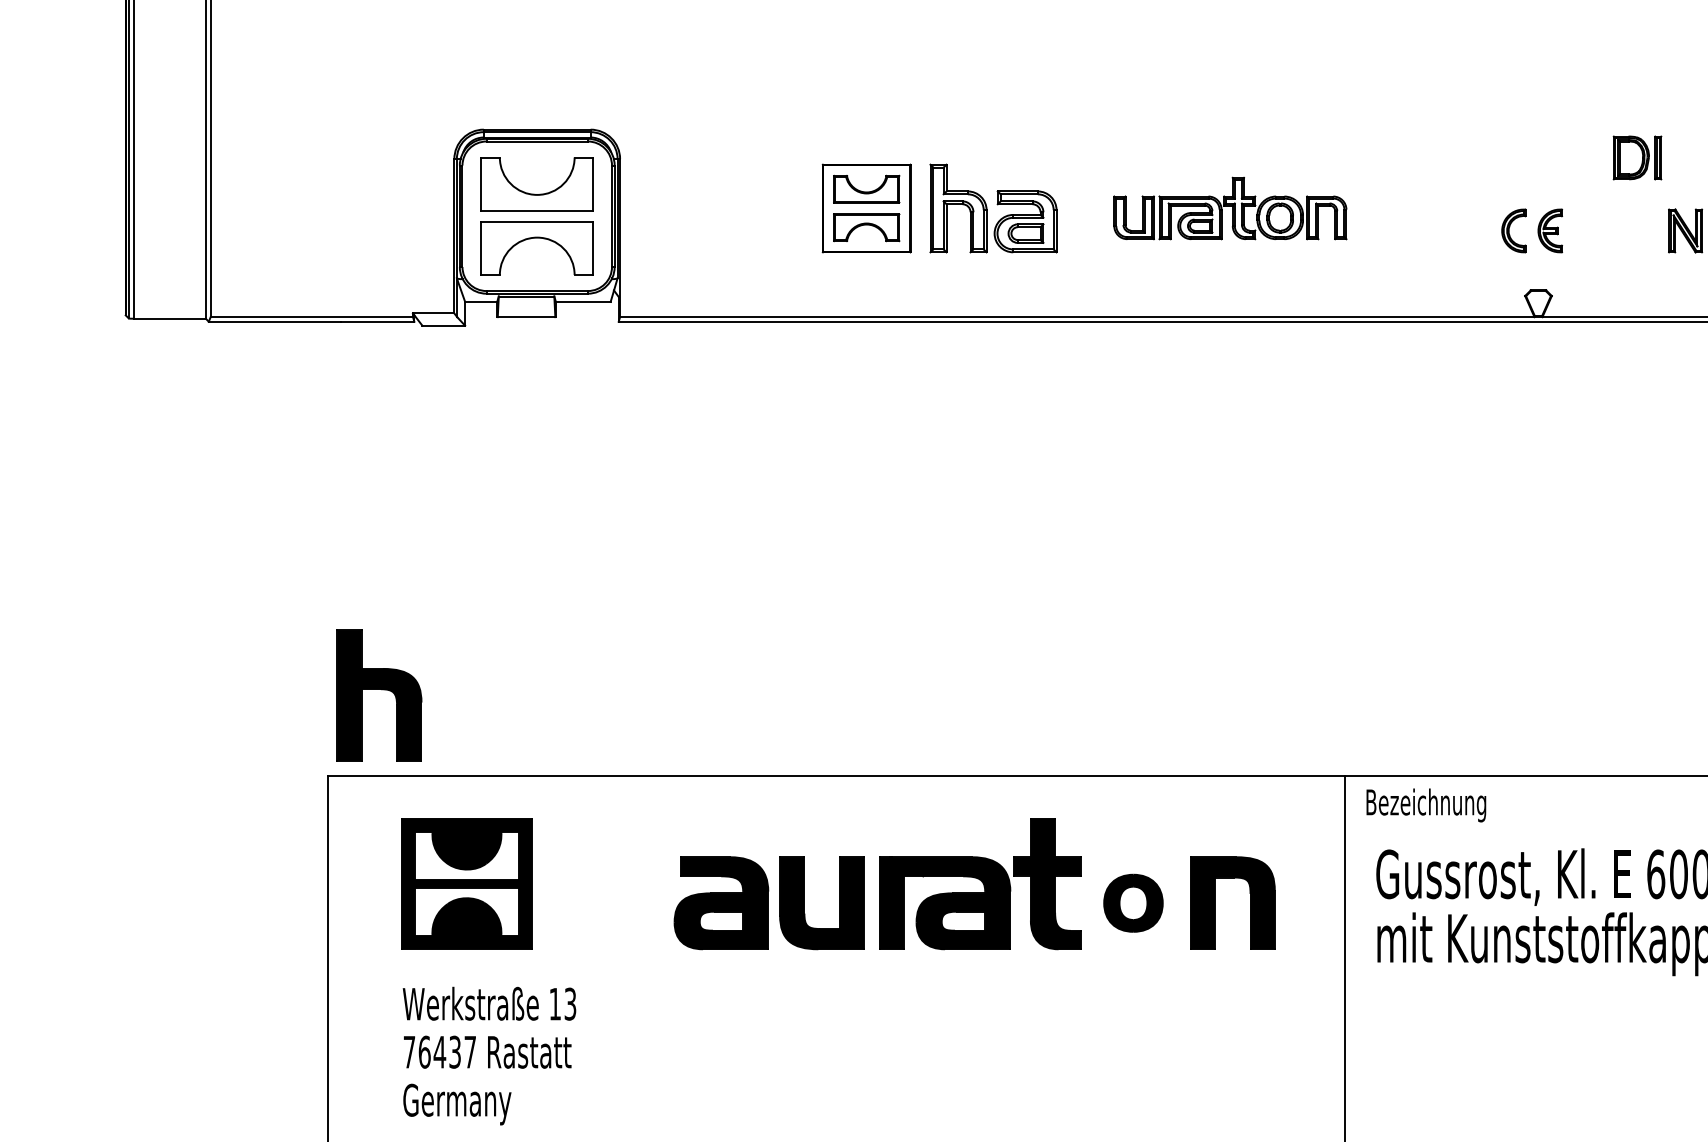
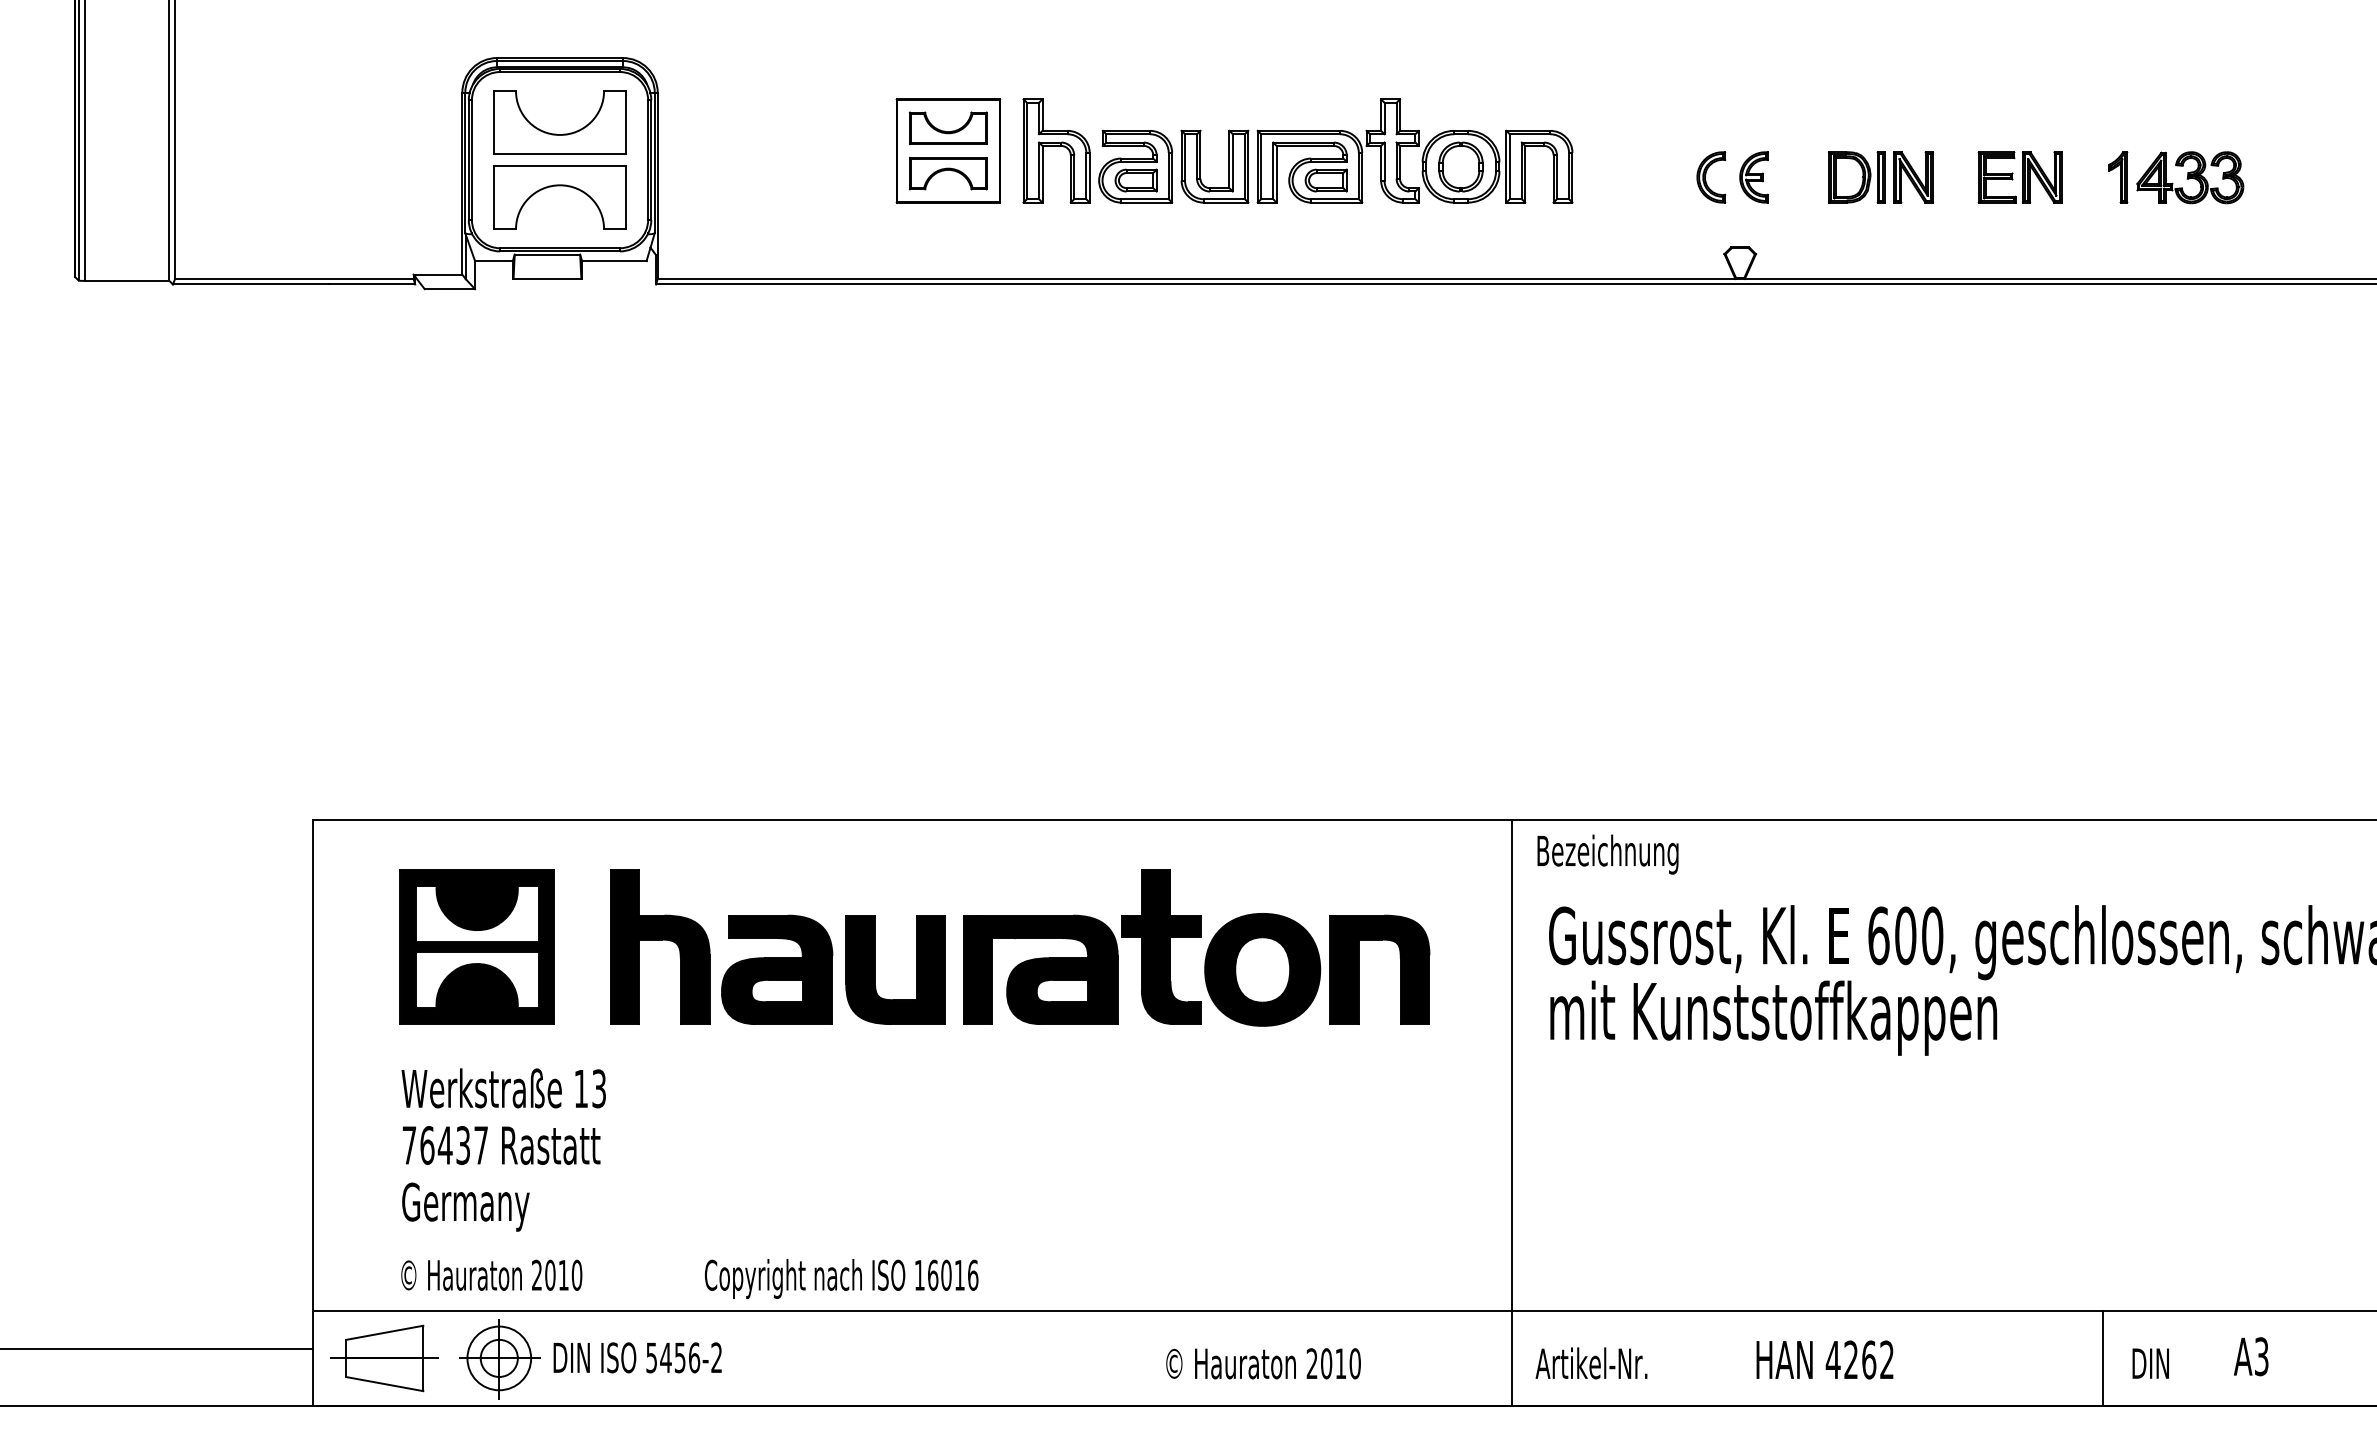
part: (1637, 158) -> (1856, 177), moved
part: (1229, 208) -> (1376, 150), size x1.43
part: (379, 695) -> (660, 946), moved
part: (1133, 902) -> (1262, 969), size x1.67

